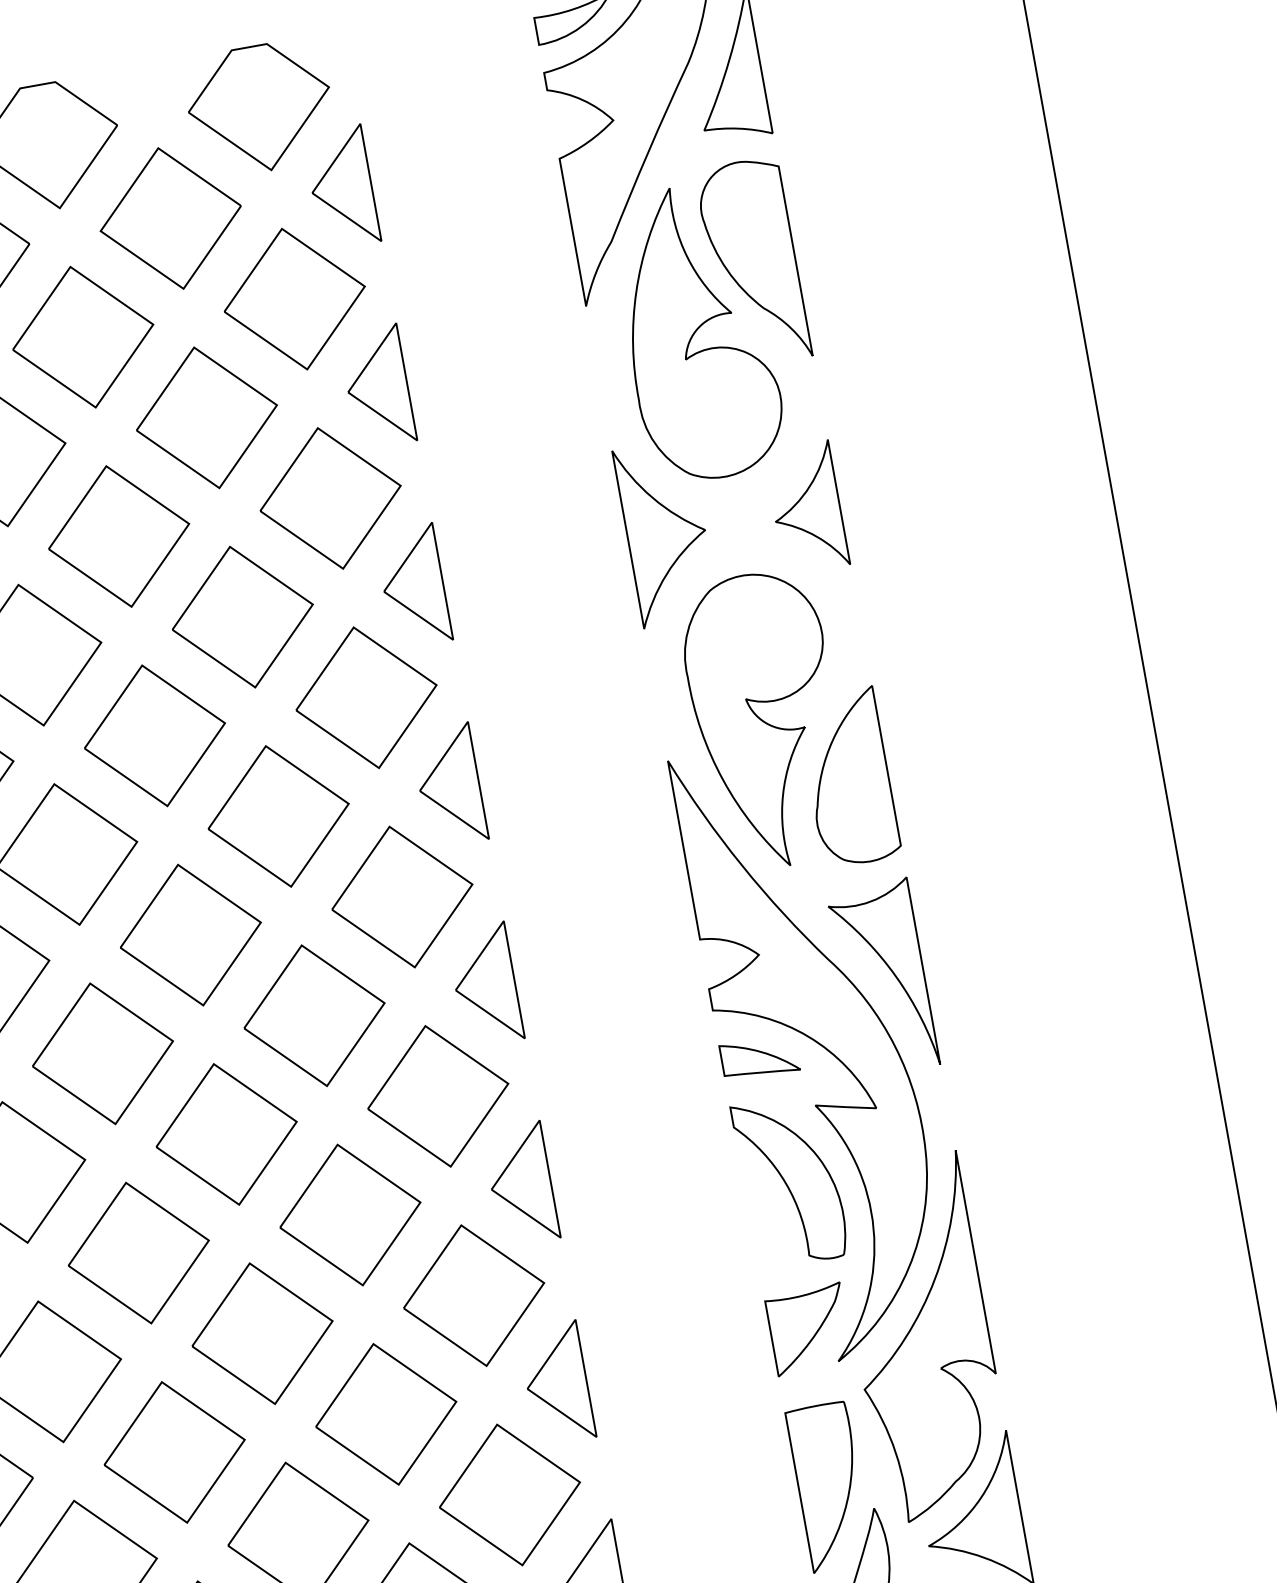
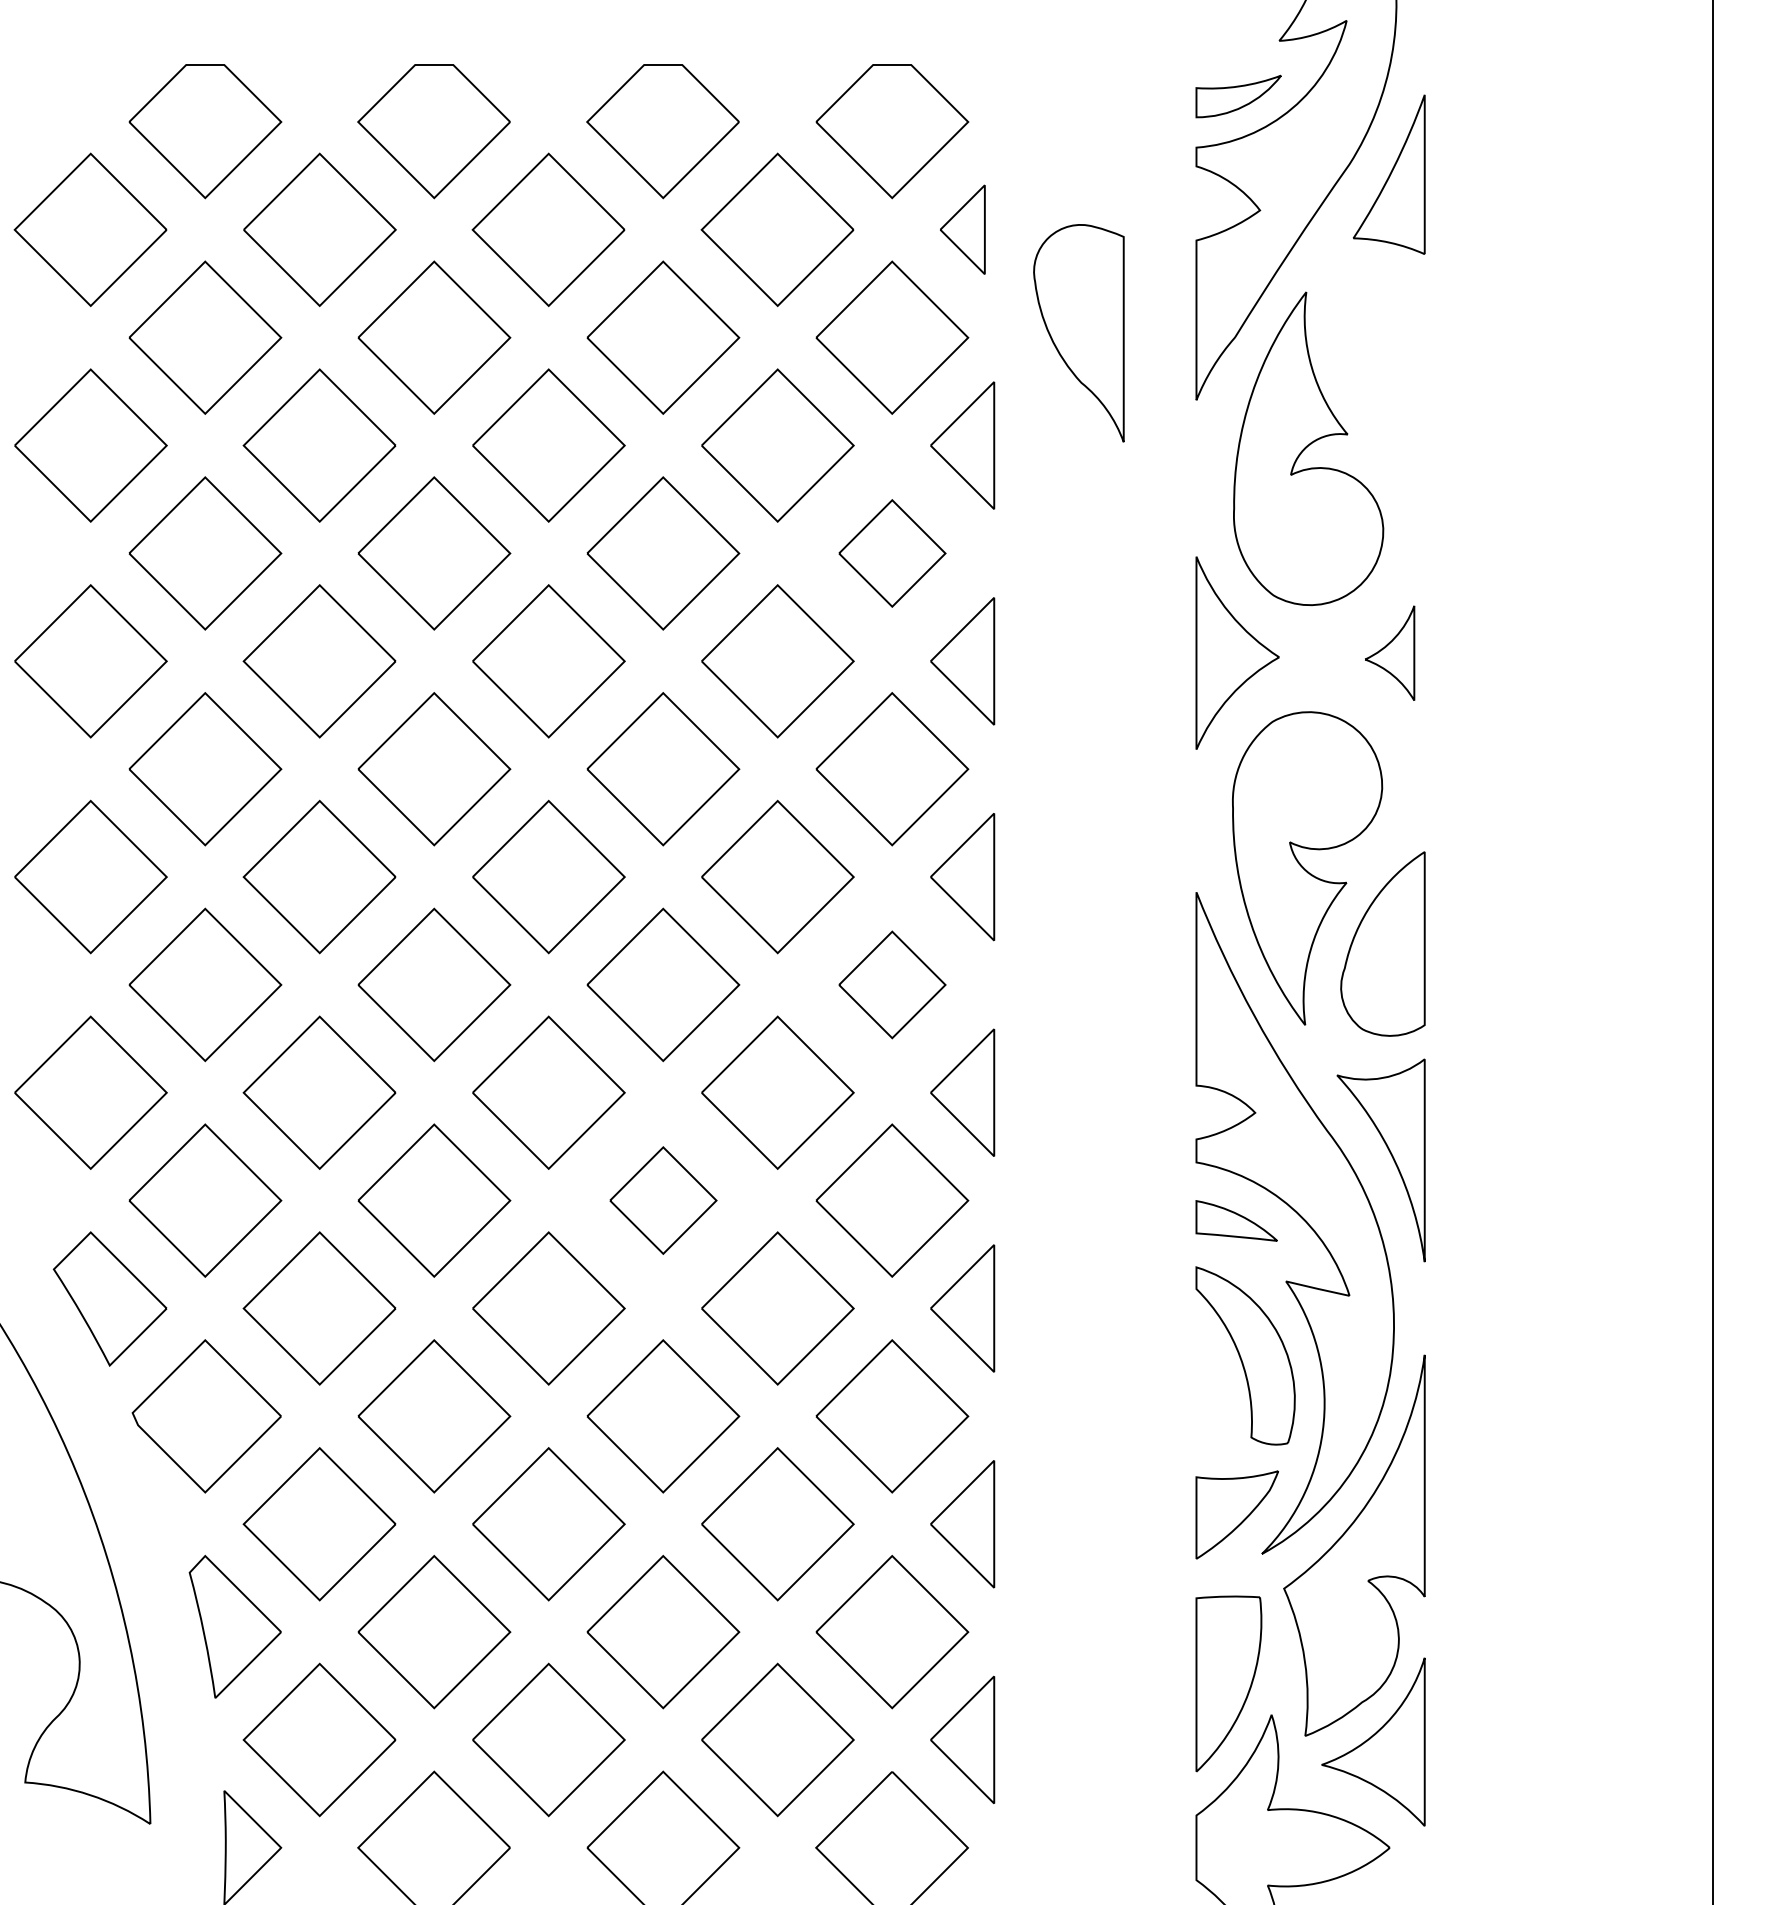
part: (341, 187) -> (962, 229), size x0.7
part: (752, 263) -> (1078, 333), moved
part: (330, 498) -> (892, 553), size x0.7
part: (806, 508) -> (1389, 653), size x0.7
part: (402, 896) -> (892, 984), size x0.7
part: (226, 1134) -> (663, 1200), size x0.7

